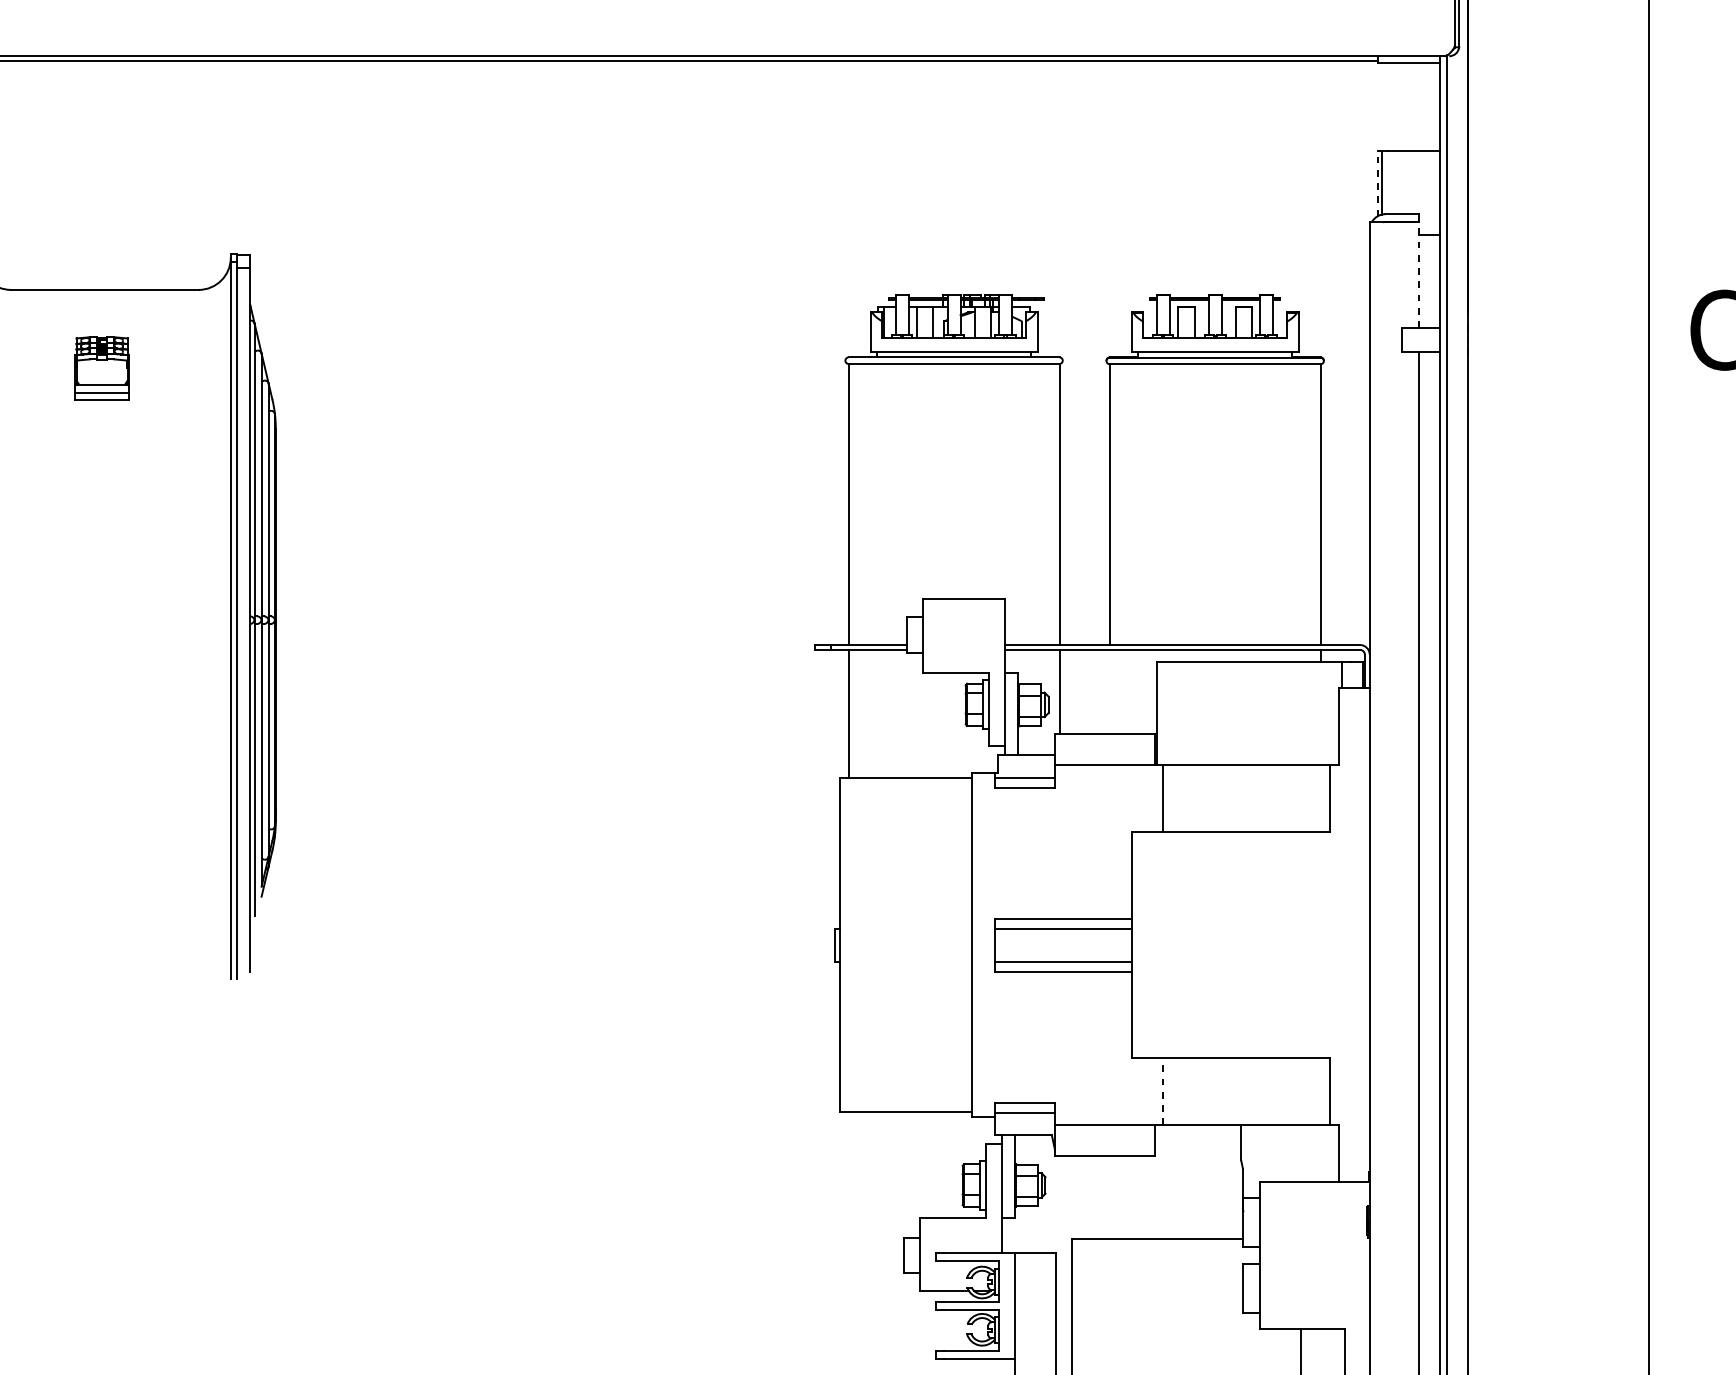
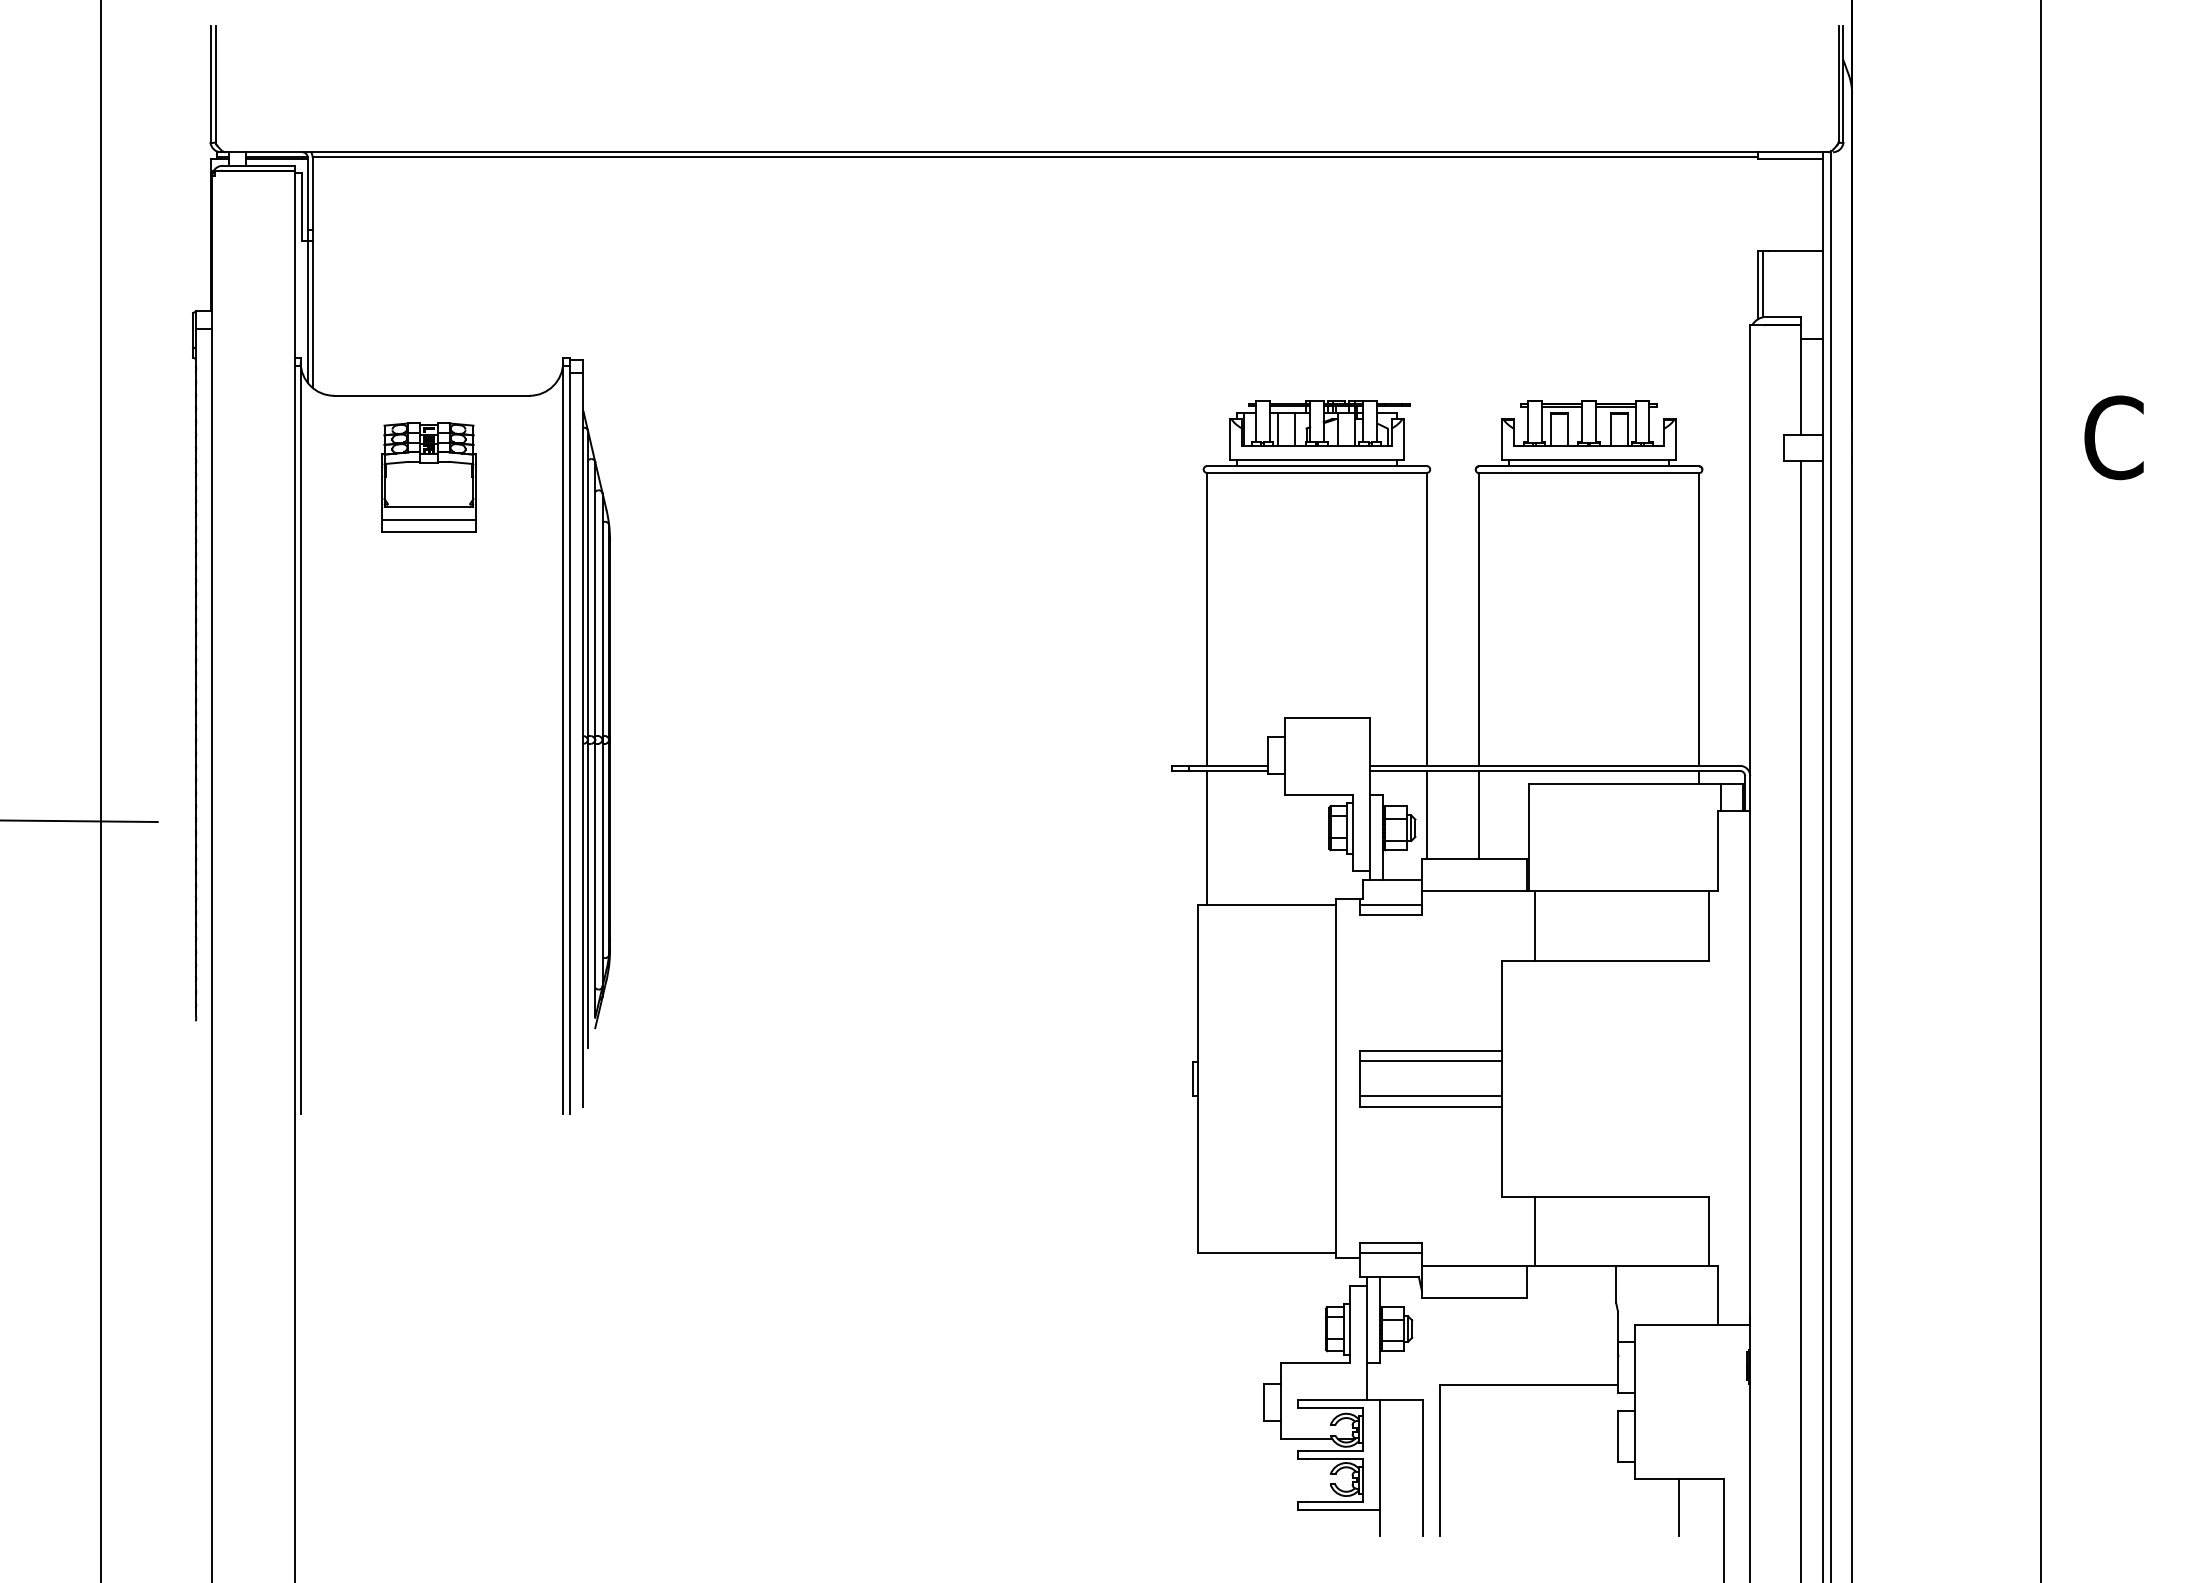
line: (1377, 184) -> (1758, 285), dashed -> solid
line: (1418, 274) -> (1801, 379), dashed -> solid
part: (101, 368) -> (428, 477), size x1.67
line: (1110, 691) -> (1479, 814), added
line: (1162, 1091) -> (1534, 1231), dashed -> solid

